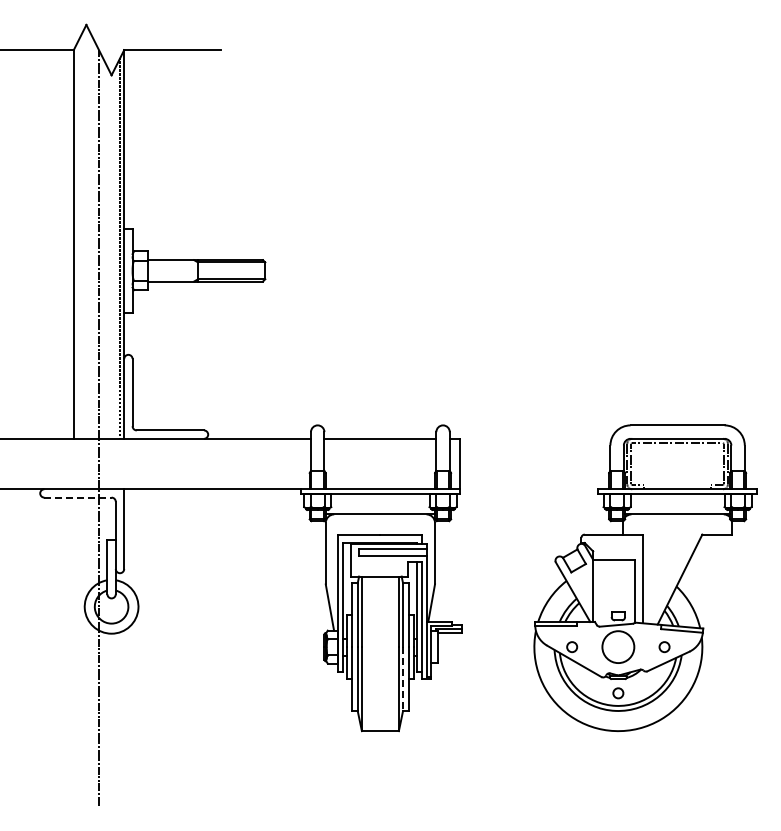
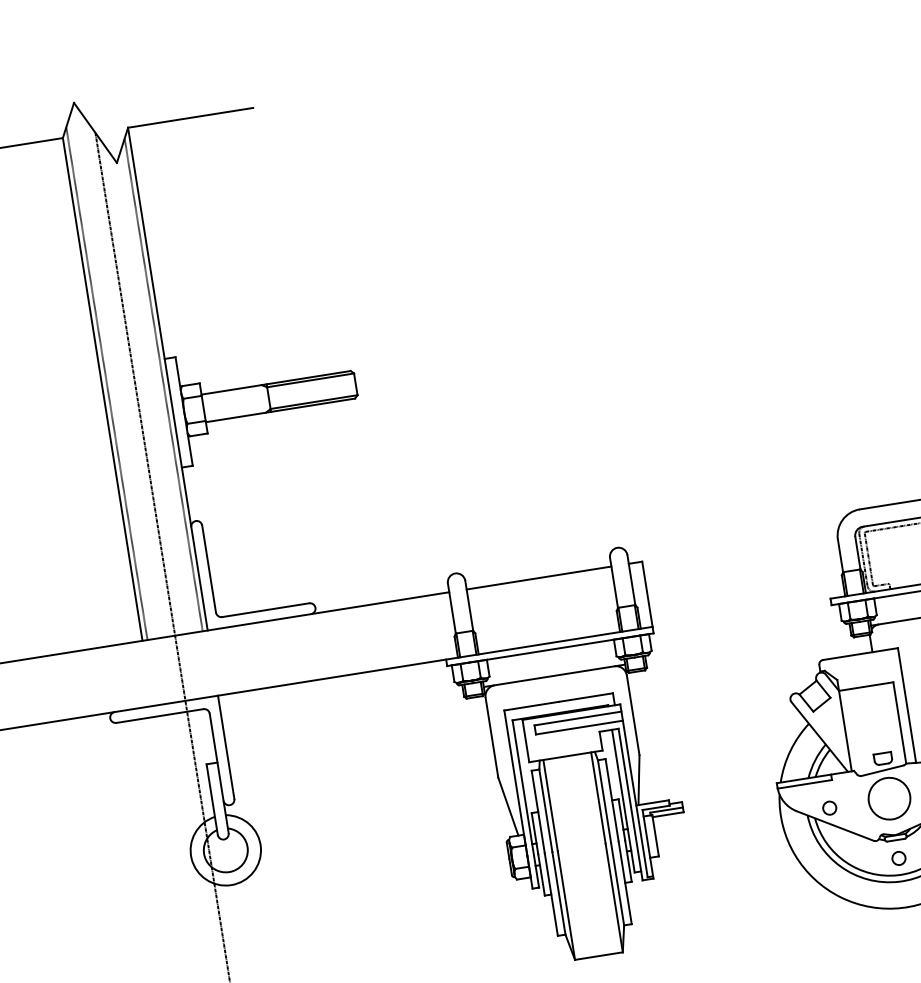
line: (77, 240) -> (106, 383), added
line: (78, 497) -> (160, 715), dashed -> solid
line: (403, 679) -> (618, 884), dashed -> solid

